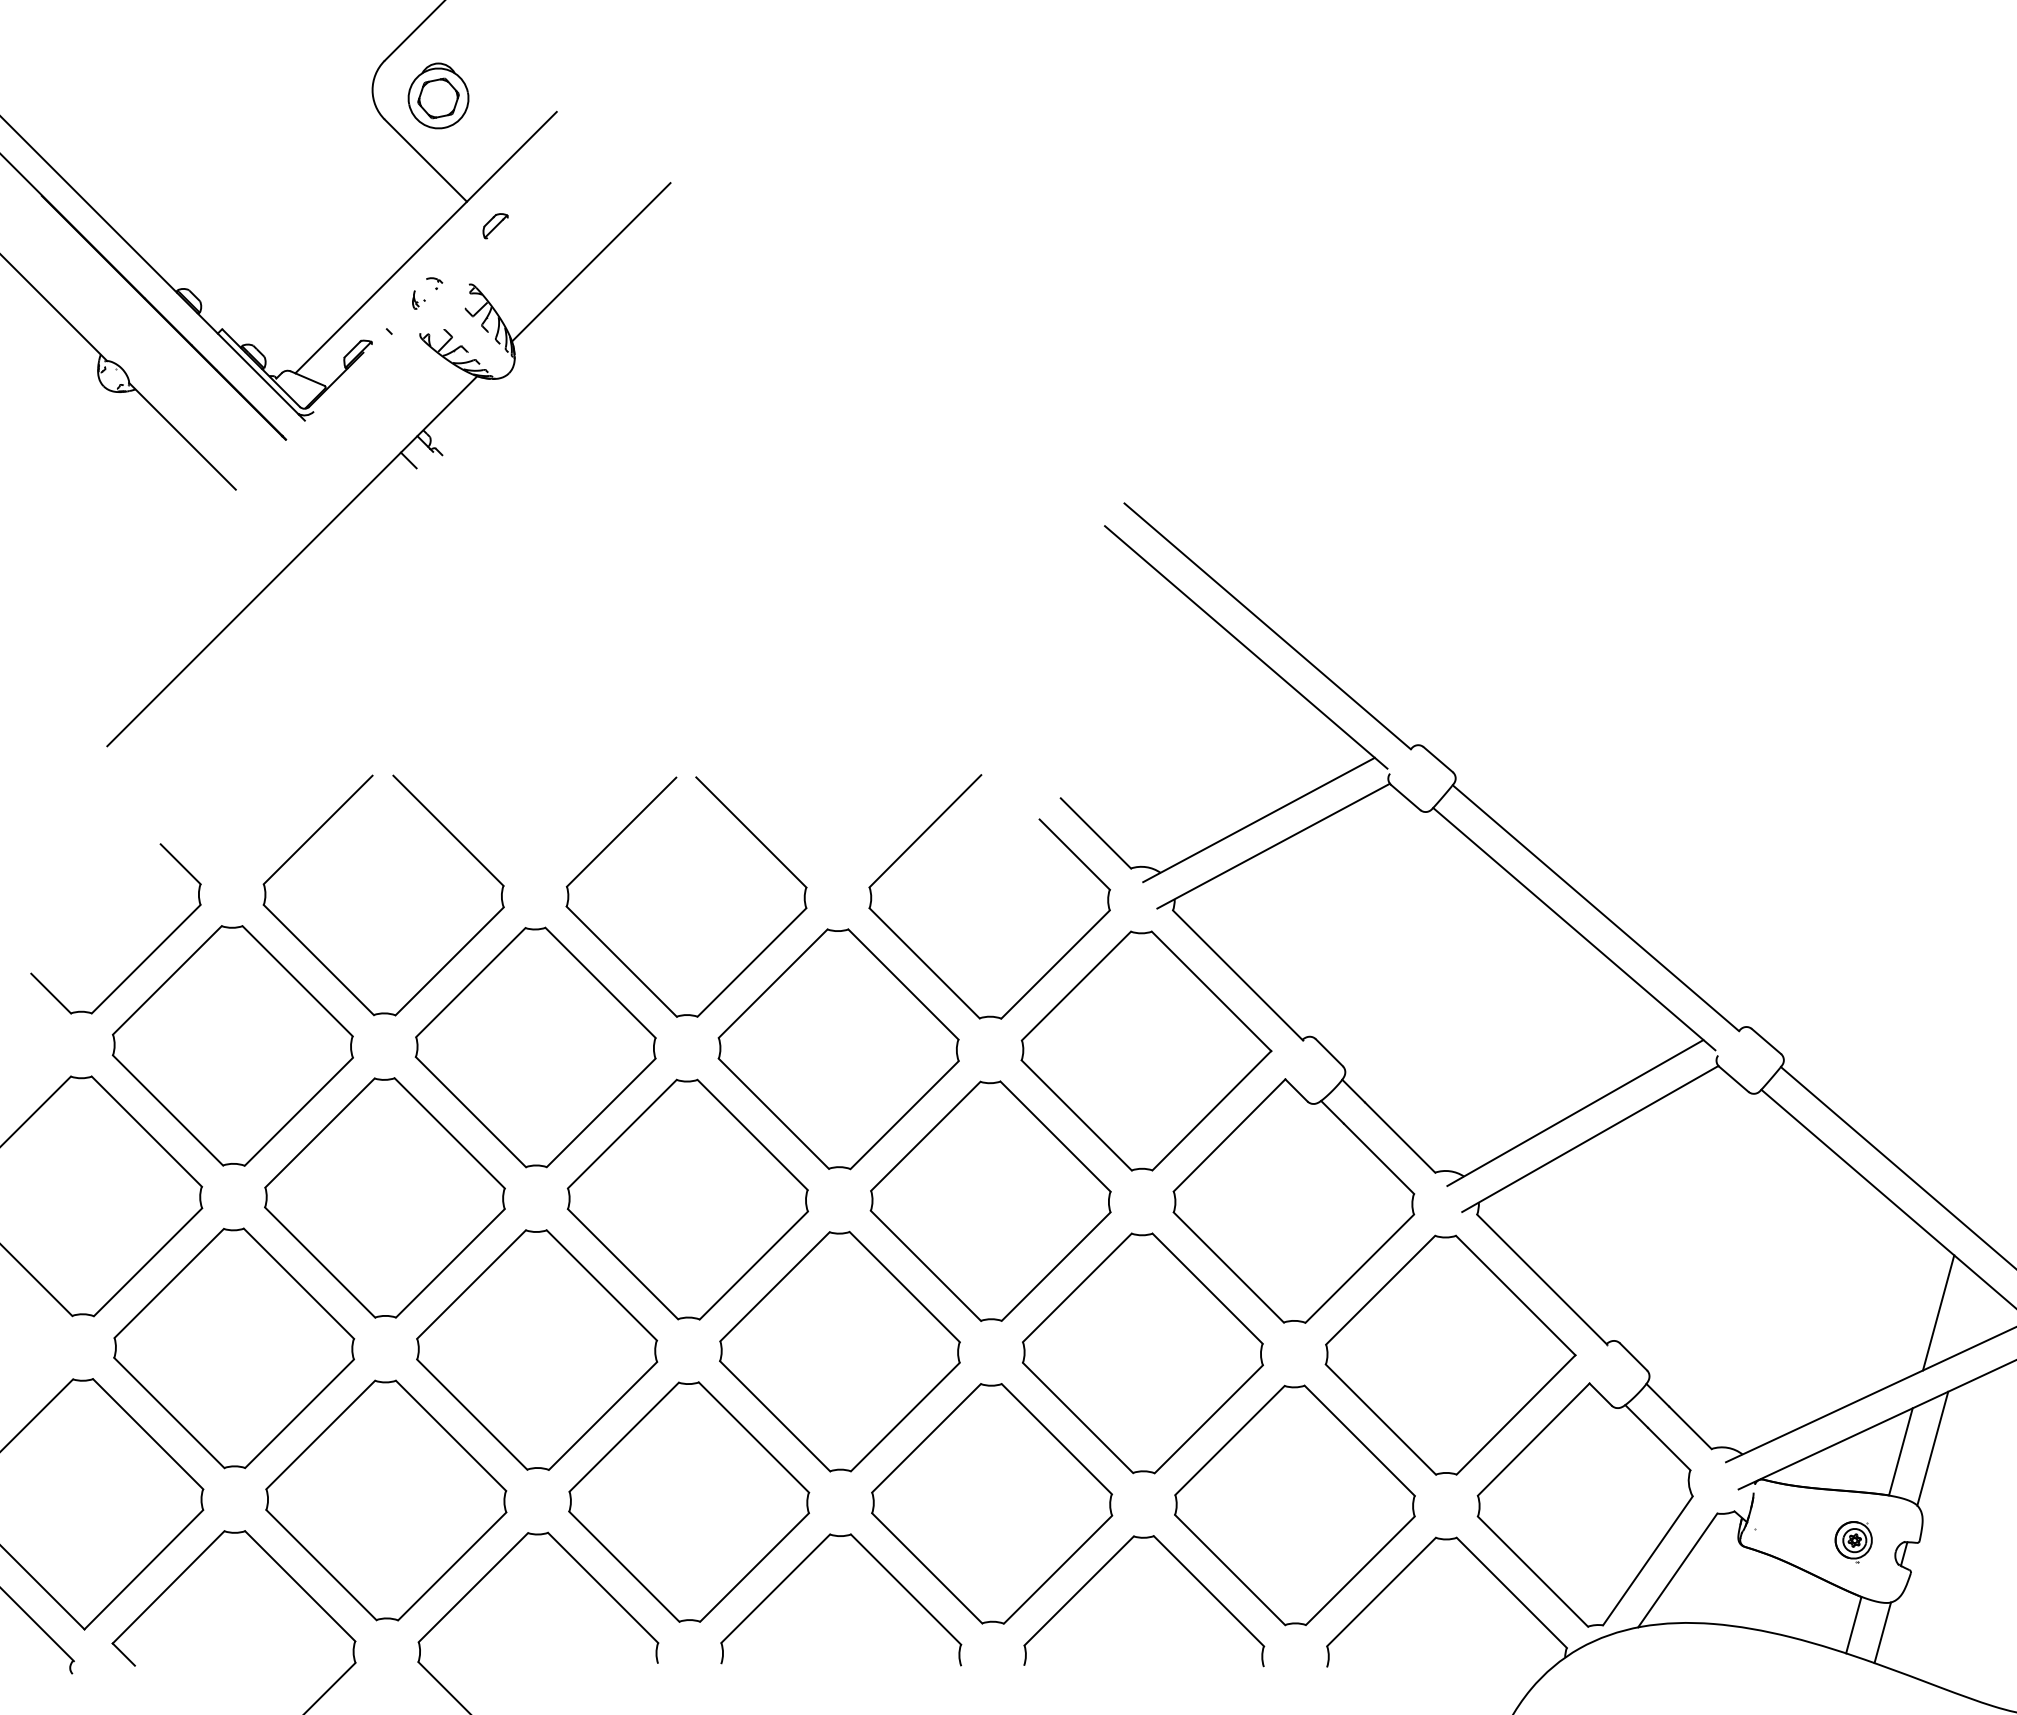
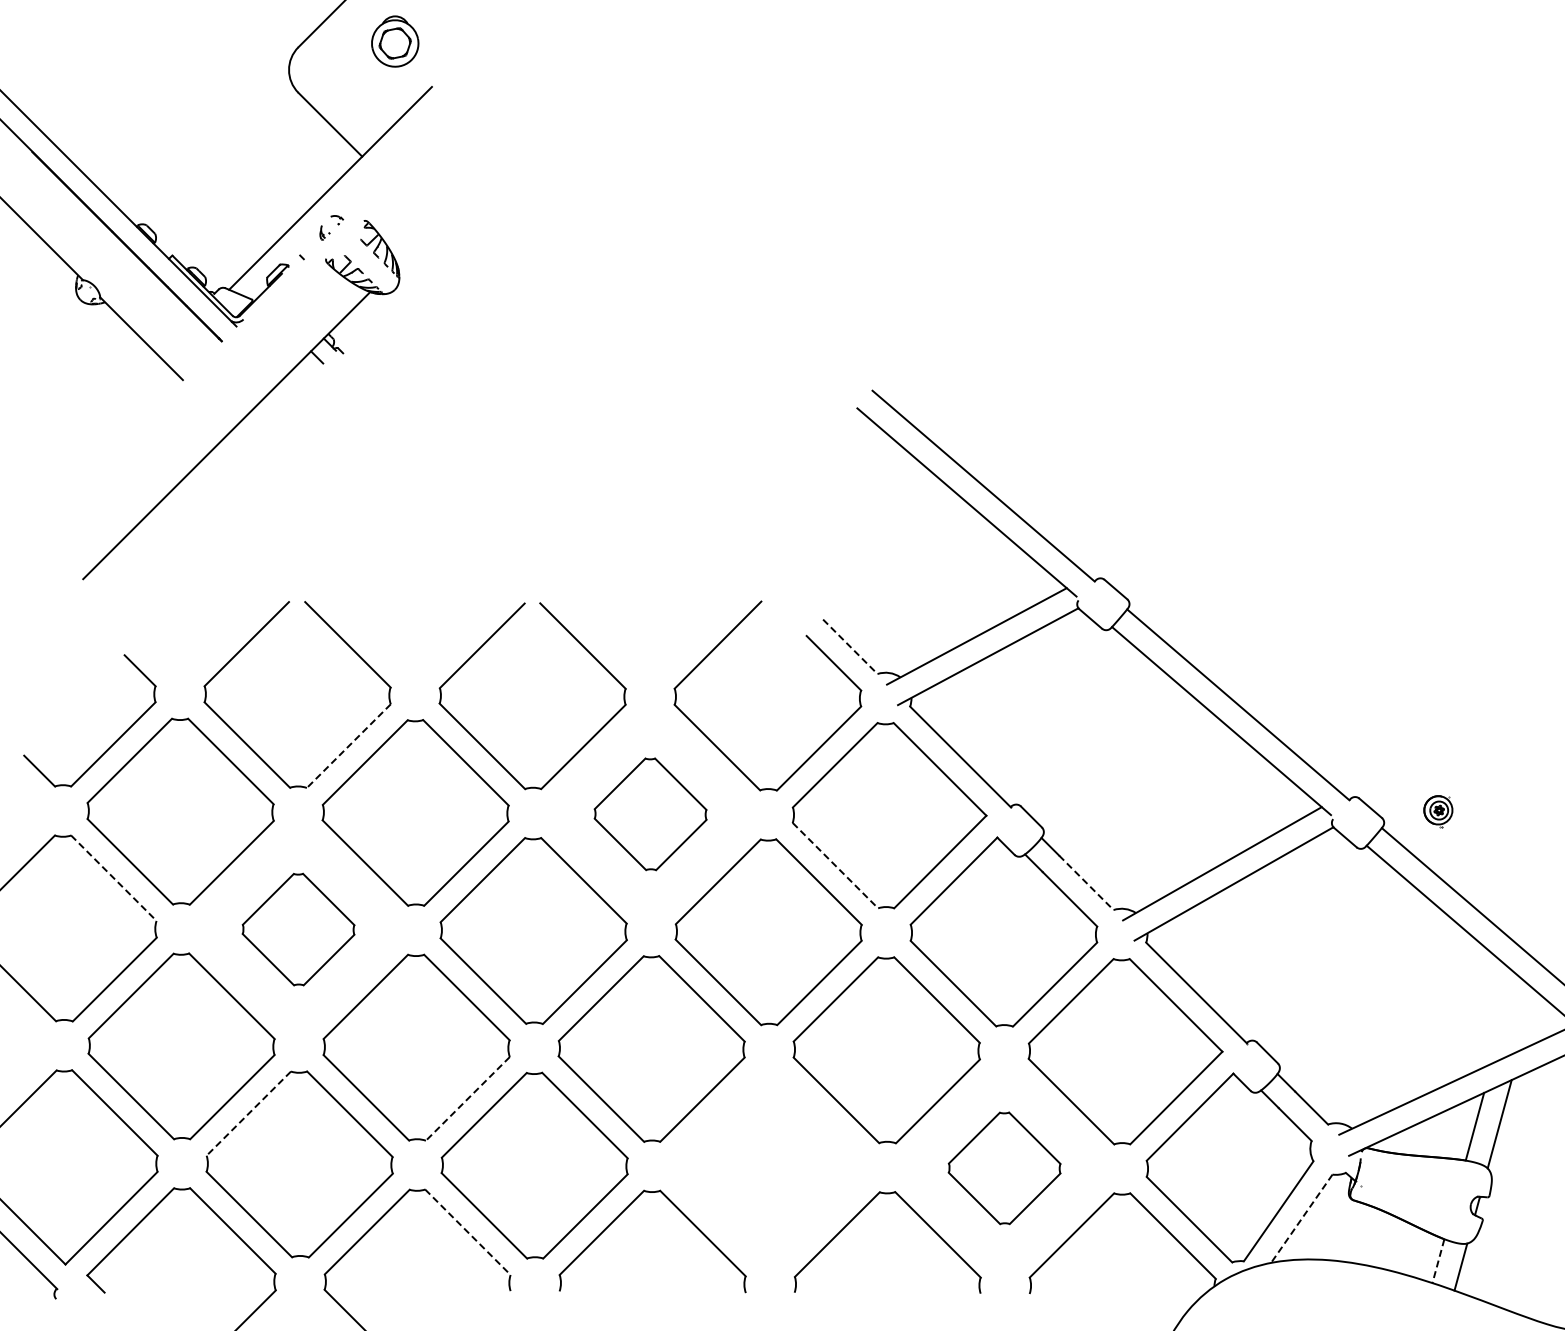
part: (438, 95) -> (395, 41), moved
part: (495, 226) -> (384, 175), removed
line: (590, 262) -> (458, 203), removed
line: (1096, 833) -> (850, 646), solid -> dashed
line: (449, 961) -> (348, 746), solid -> dashed
part: (838, 1049) -> (650, 814), size x0.6
line: (1076, 1116) -> (835, 866), solid -> dashed
line: (147, 1131) -> (114, 878), solid -> dashed
line: (1400, 1137) -> (1086, 882), solid -> dashed
part: (384, 1197) -> (298, 929), size x0.6
line: (1938, 1312) -> (1504, 1018), removed
line: (602, 1416) -> (467, 1099), solid -> dashed
line: (320, 1434) -> (248, 1113), solid -> dashed
part: (991, 1503) -> (769, 1166), removed
part: (1294, 1505) -> (1004, 1168), size x0.6
part: (1853, 1541) -> (1438, 811), moved
line: (1677, 1570) -> (1301, 1218), solid -> dashed
line: (603, 1588) -> (468, 1232), solid -> dashed
line: (1853, 1625) -> (1438, 1261), solid -> dashed

